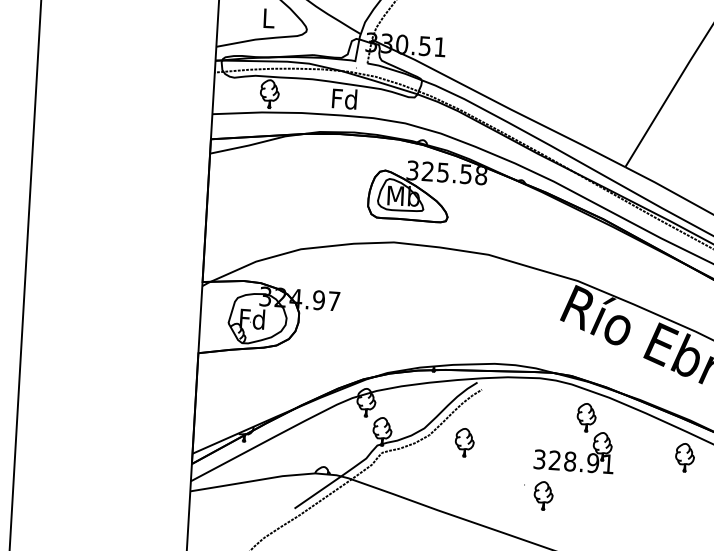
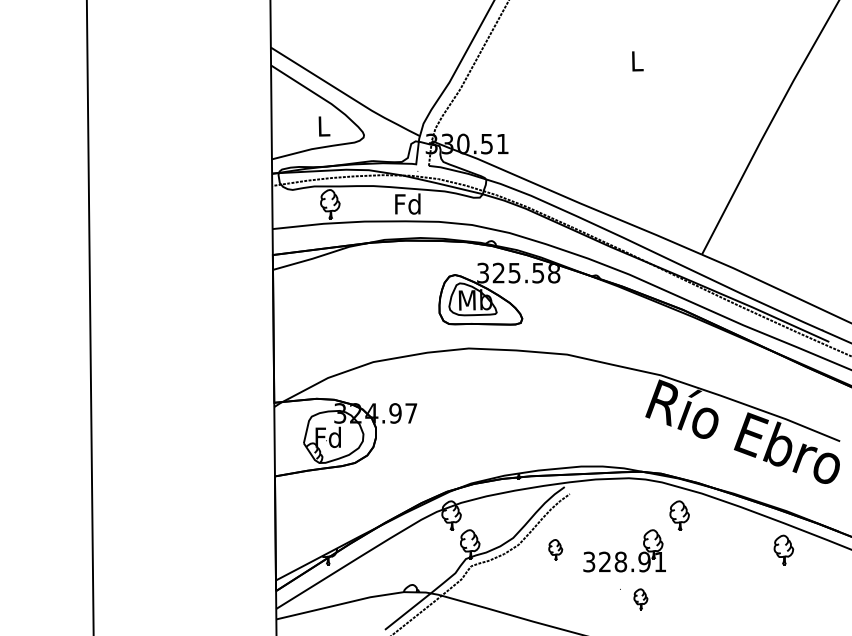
part: (464, 442) -> (555, 549), size x0.7
part: (574, 450) -> (624, 550), moved
part: (543, 496) -> (640, 599), size x0.7

